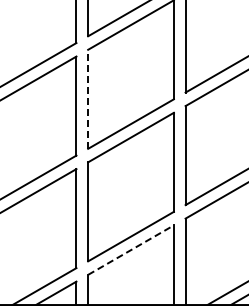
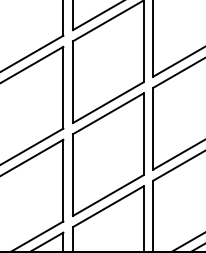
line: (88, 99) -> (73, 82), dashed -> solid
line: (131, 250) -> (108, 206), dashed -> solid

